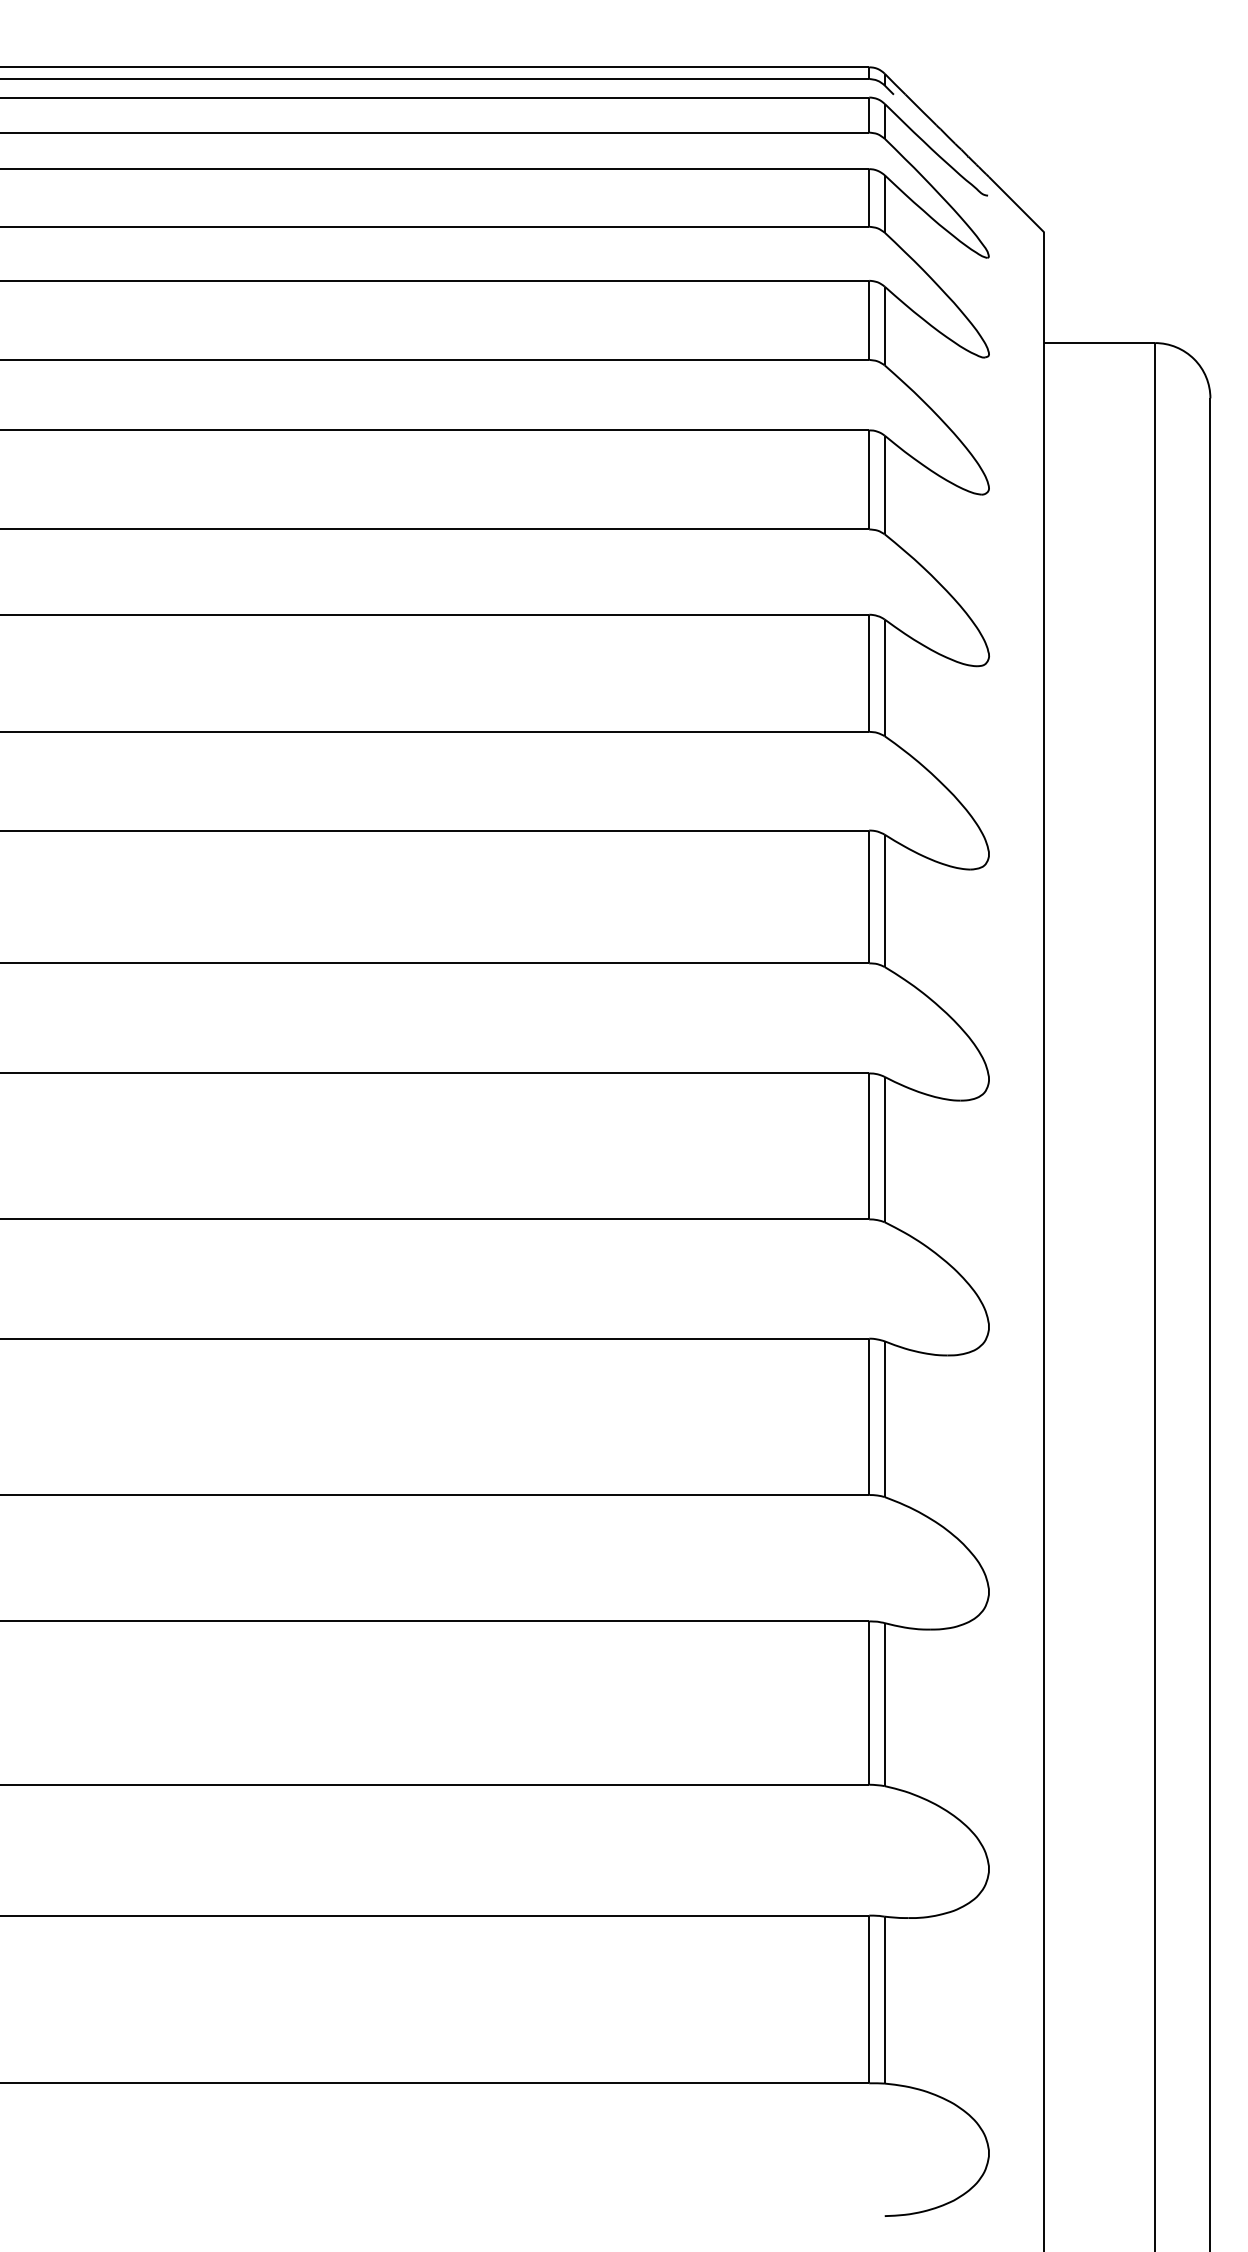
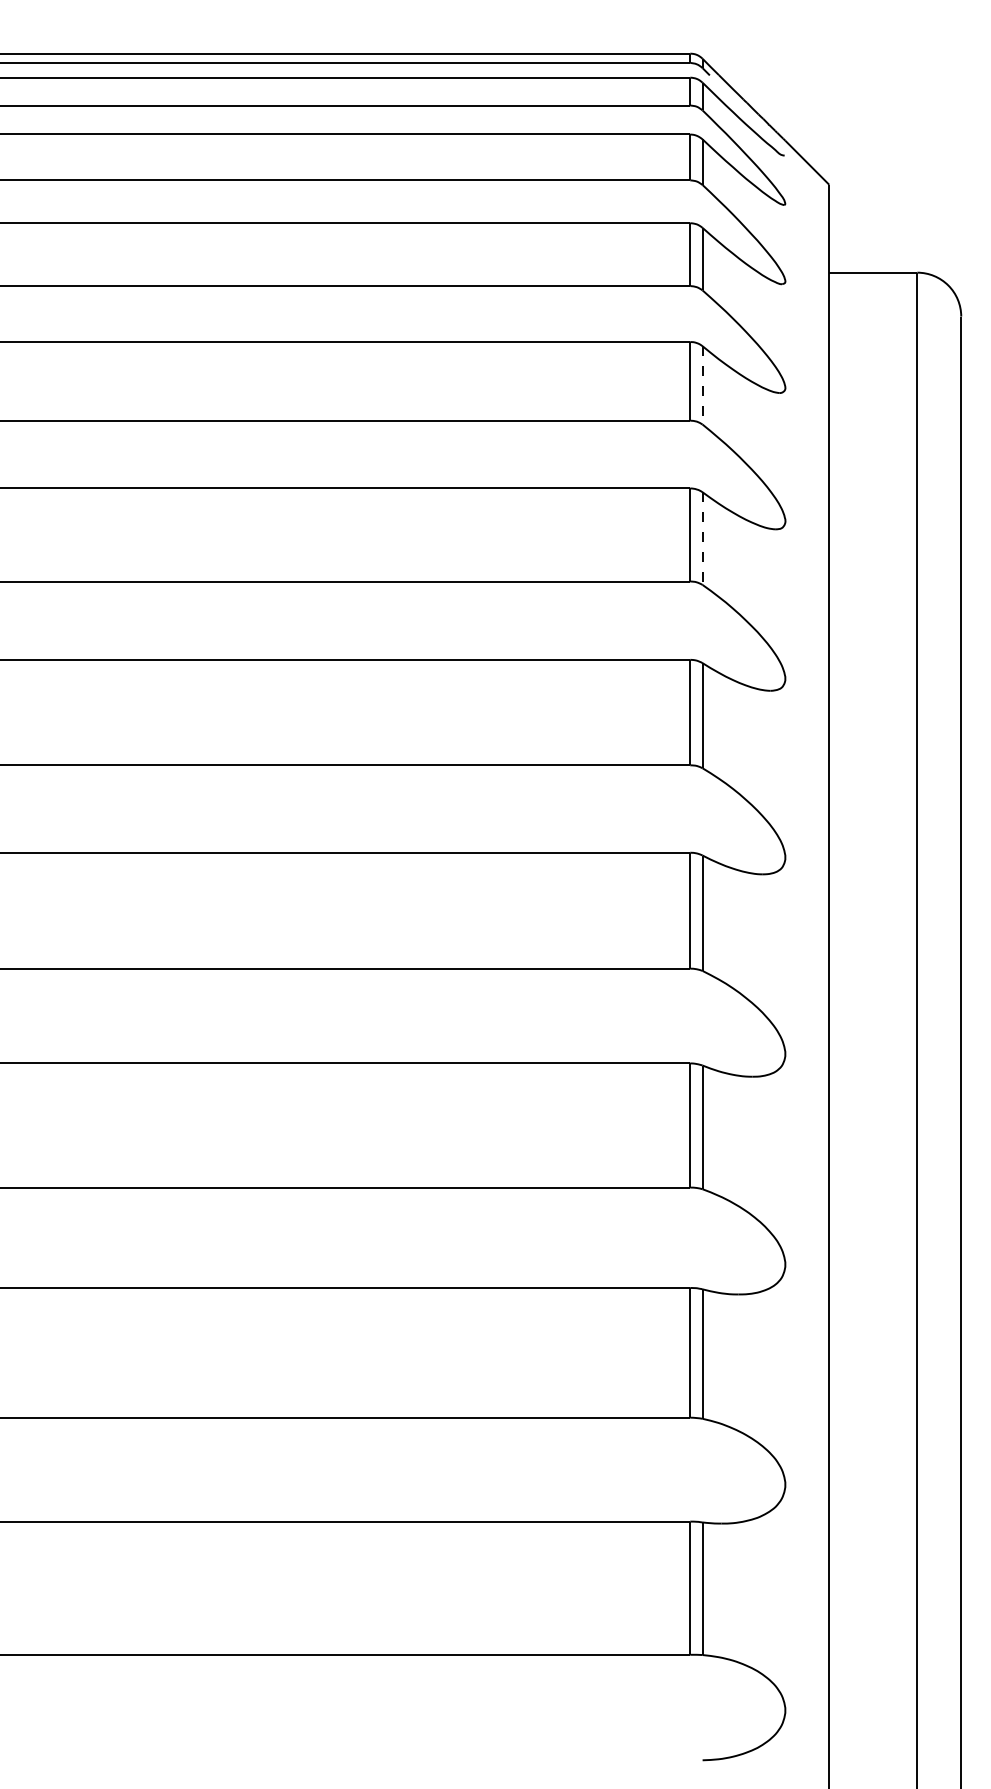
line: (884, 485) -> (702, 385), solid -> dashed
line: (884, 679) -> (702, 539), solid -> dashed

